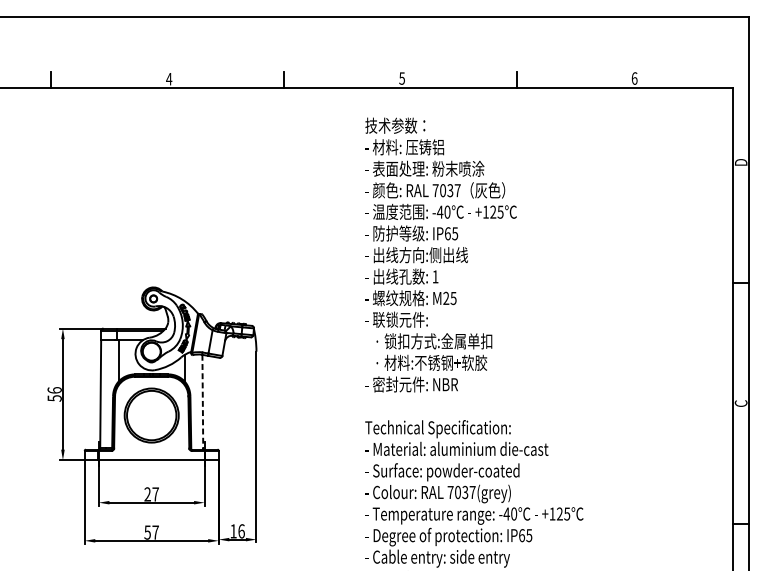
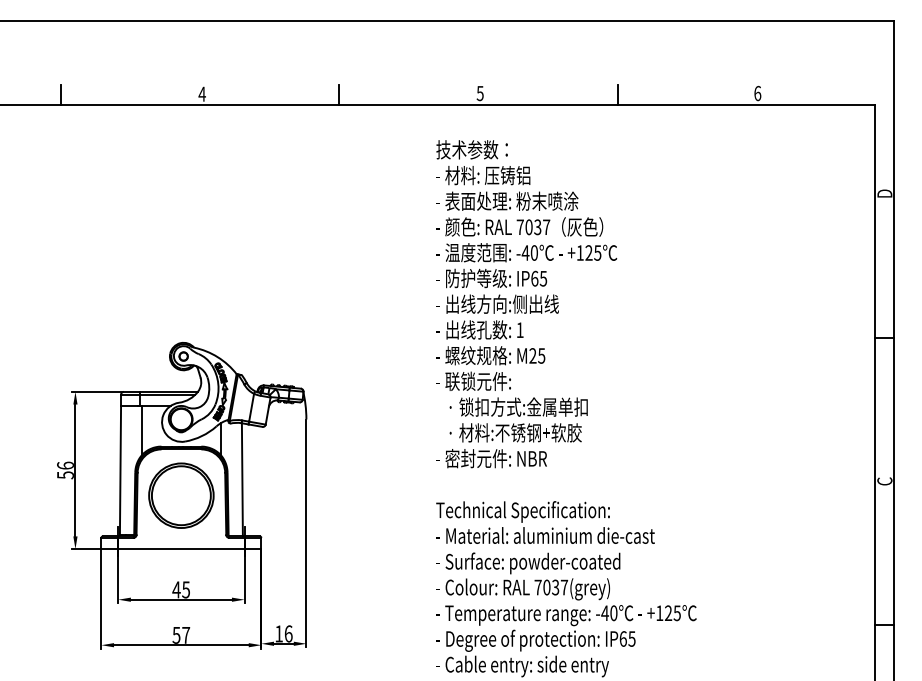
line: (202, 401) -> (242, 479), dashed -> solid
text: (151, 494) -> (181, 589), 27 -> 45

